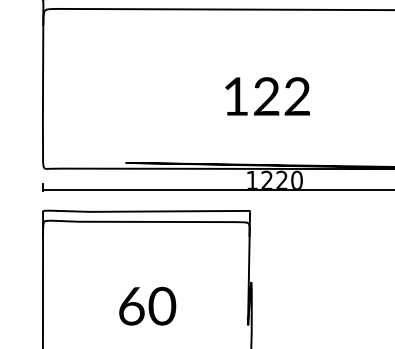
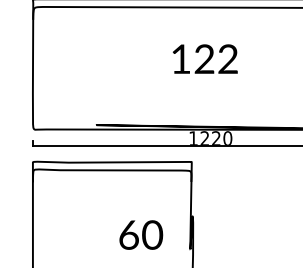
text: (266, 95) -> (204, 58), moved
text: (147, 305) -> (141, 234), moved

